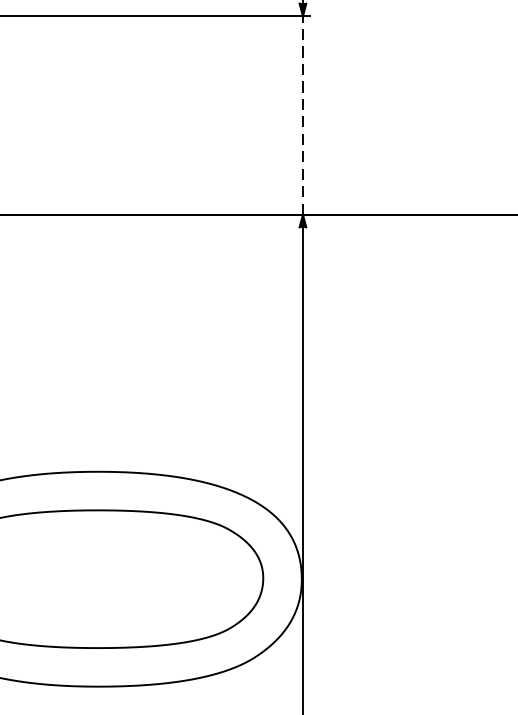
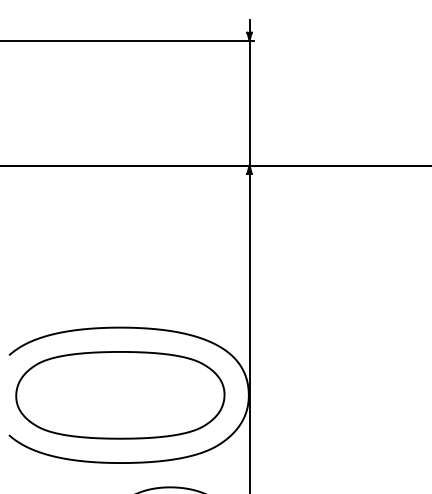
line: (302, 116) -> (249, 103), dashed -> solid

